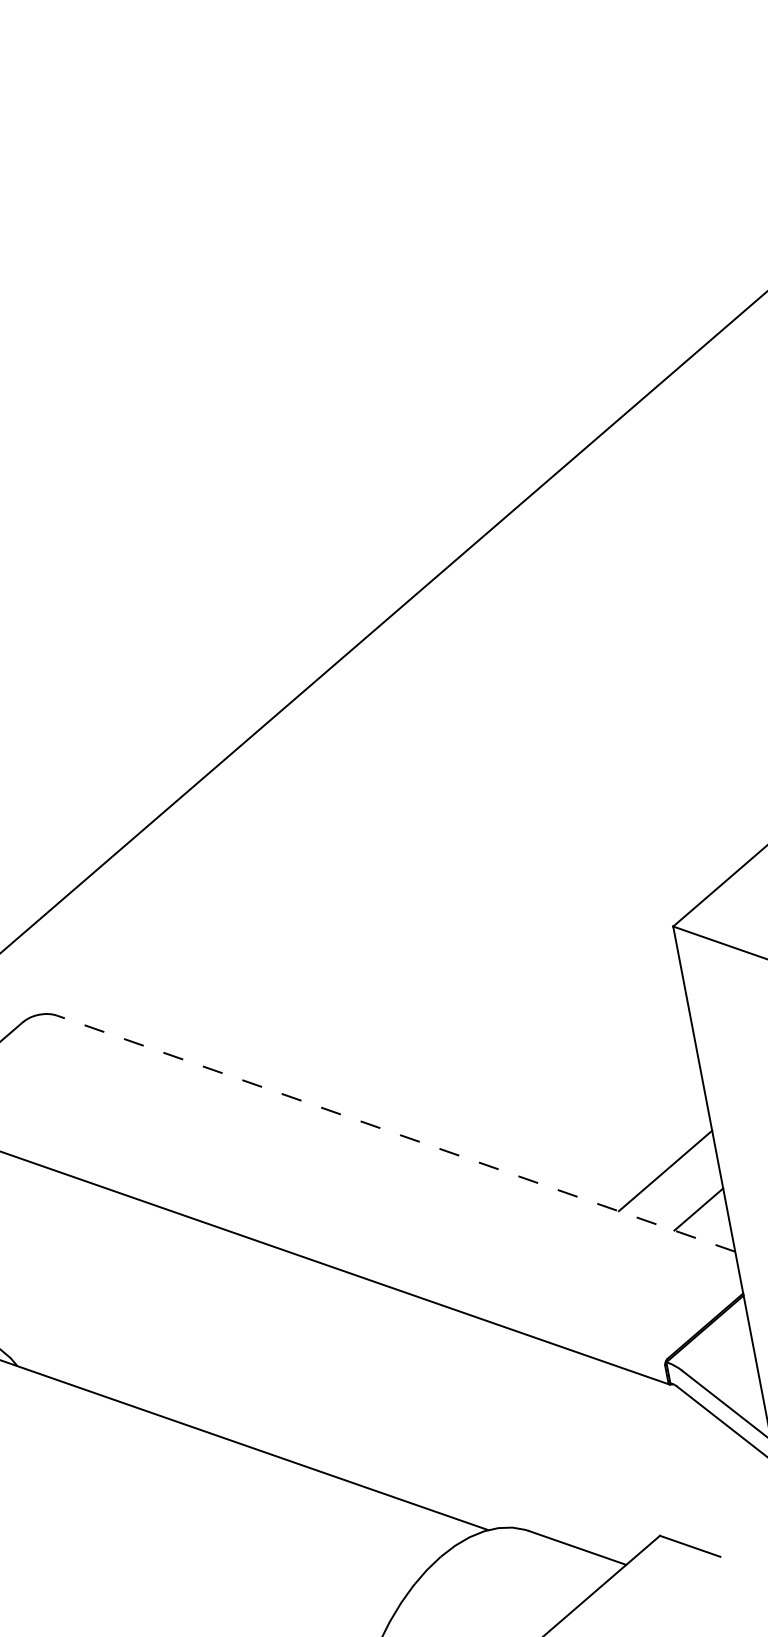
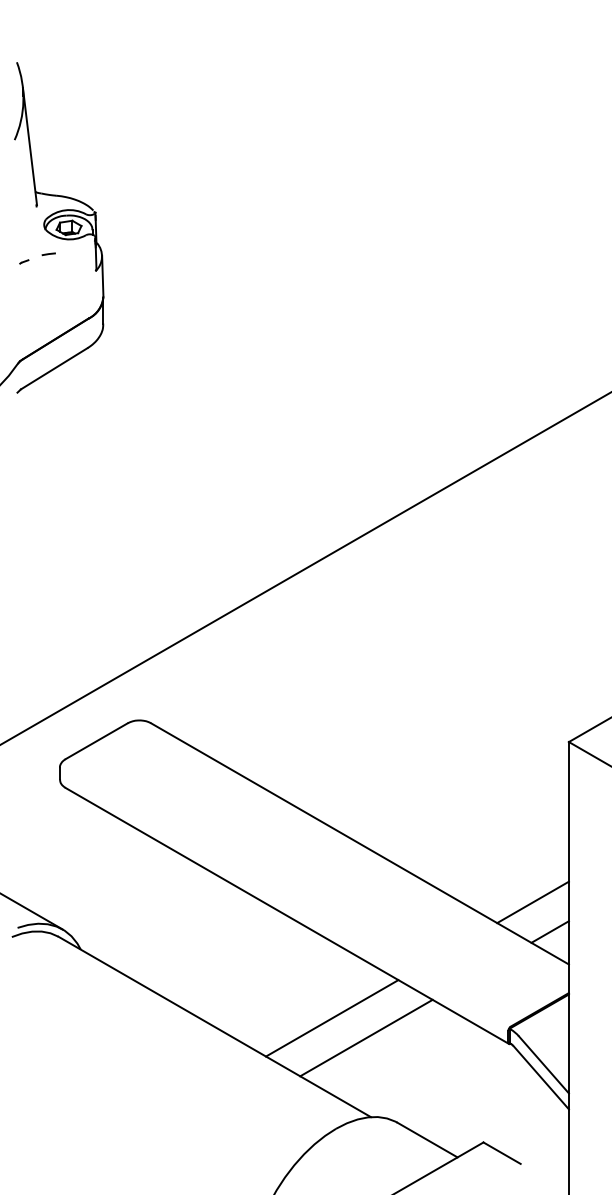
line: (395, 1133) -> (359, 843), dashed -> solid
line: (404, 1396) -> (332, 1018), added
line: (459, 1414) -> (366, 1037), added

